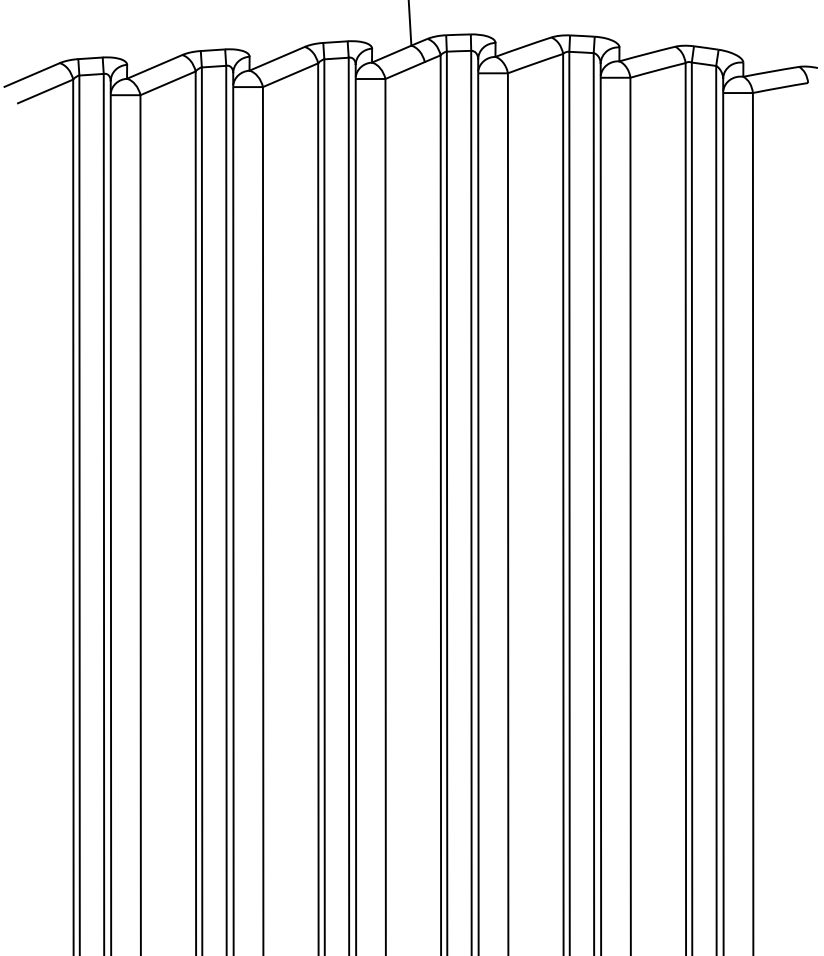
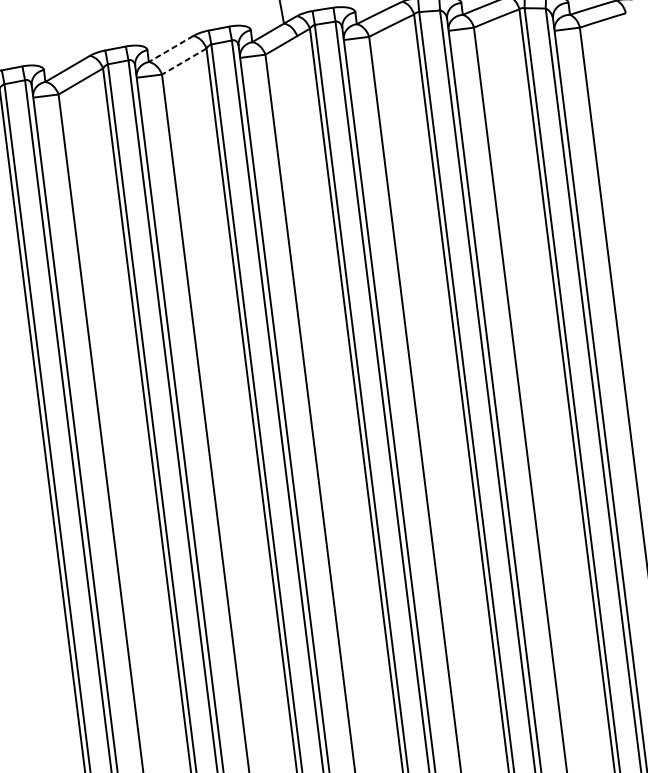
line: (276, 59) -> (170, 49), solid -> dashed
line: (290, 75) -> (184, 61), solid -> dashed

